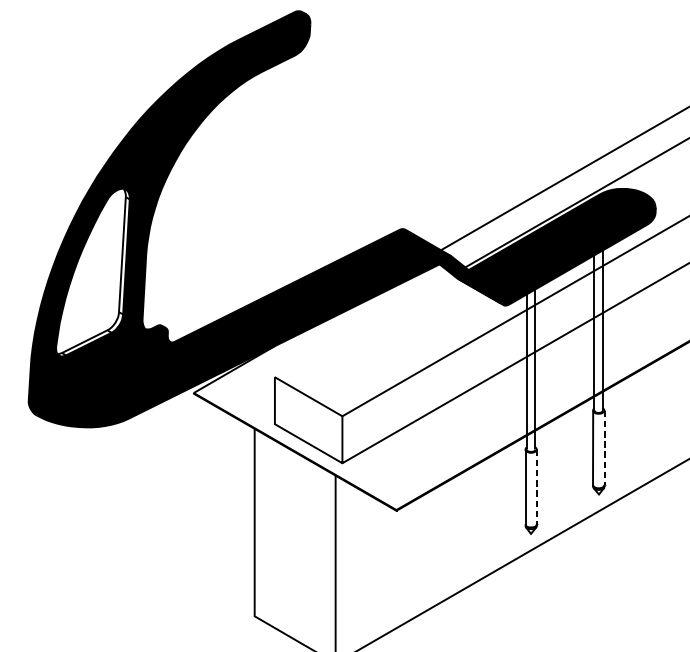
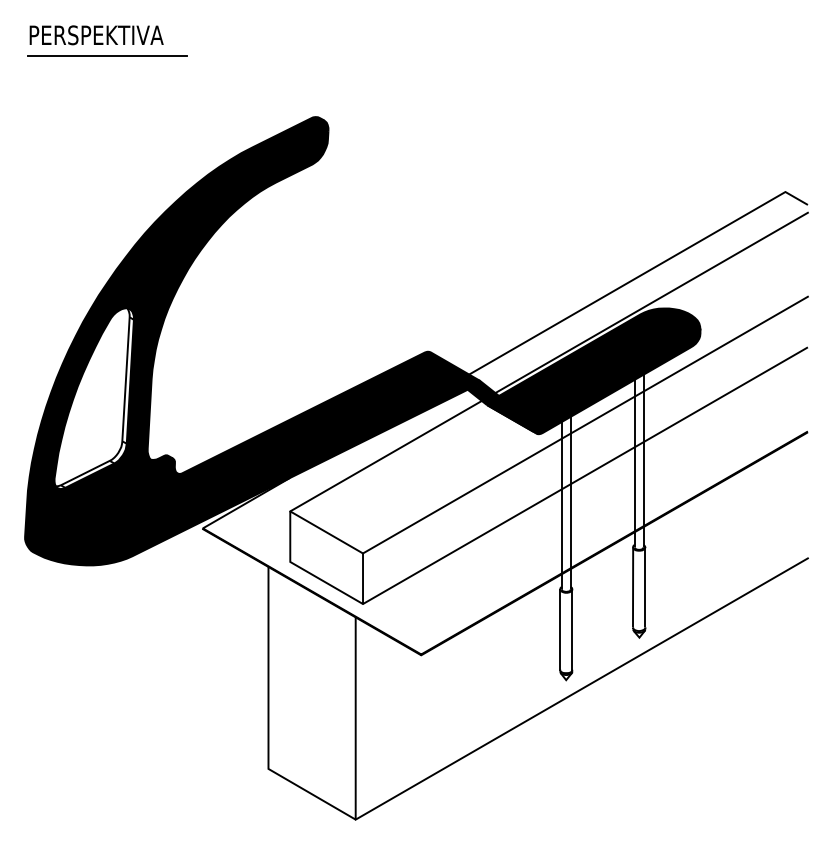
line: (363, 325) -> (385, 455), added
line: (604, 447) -> (645, 587), dashed -> solid
line: (536, 486) -> (572, 629), dashed -> solid

